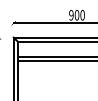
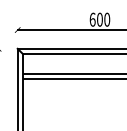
text: (71, 15) -> (92, 20), 900 -> 600

